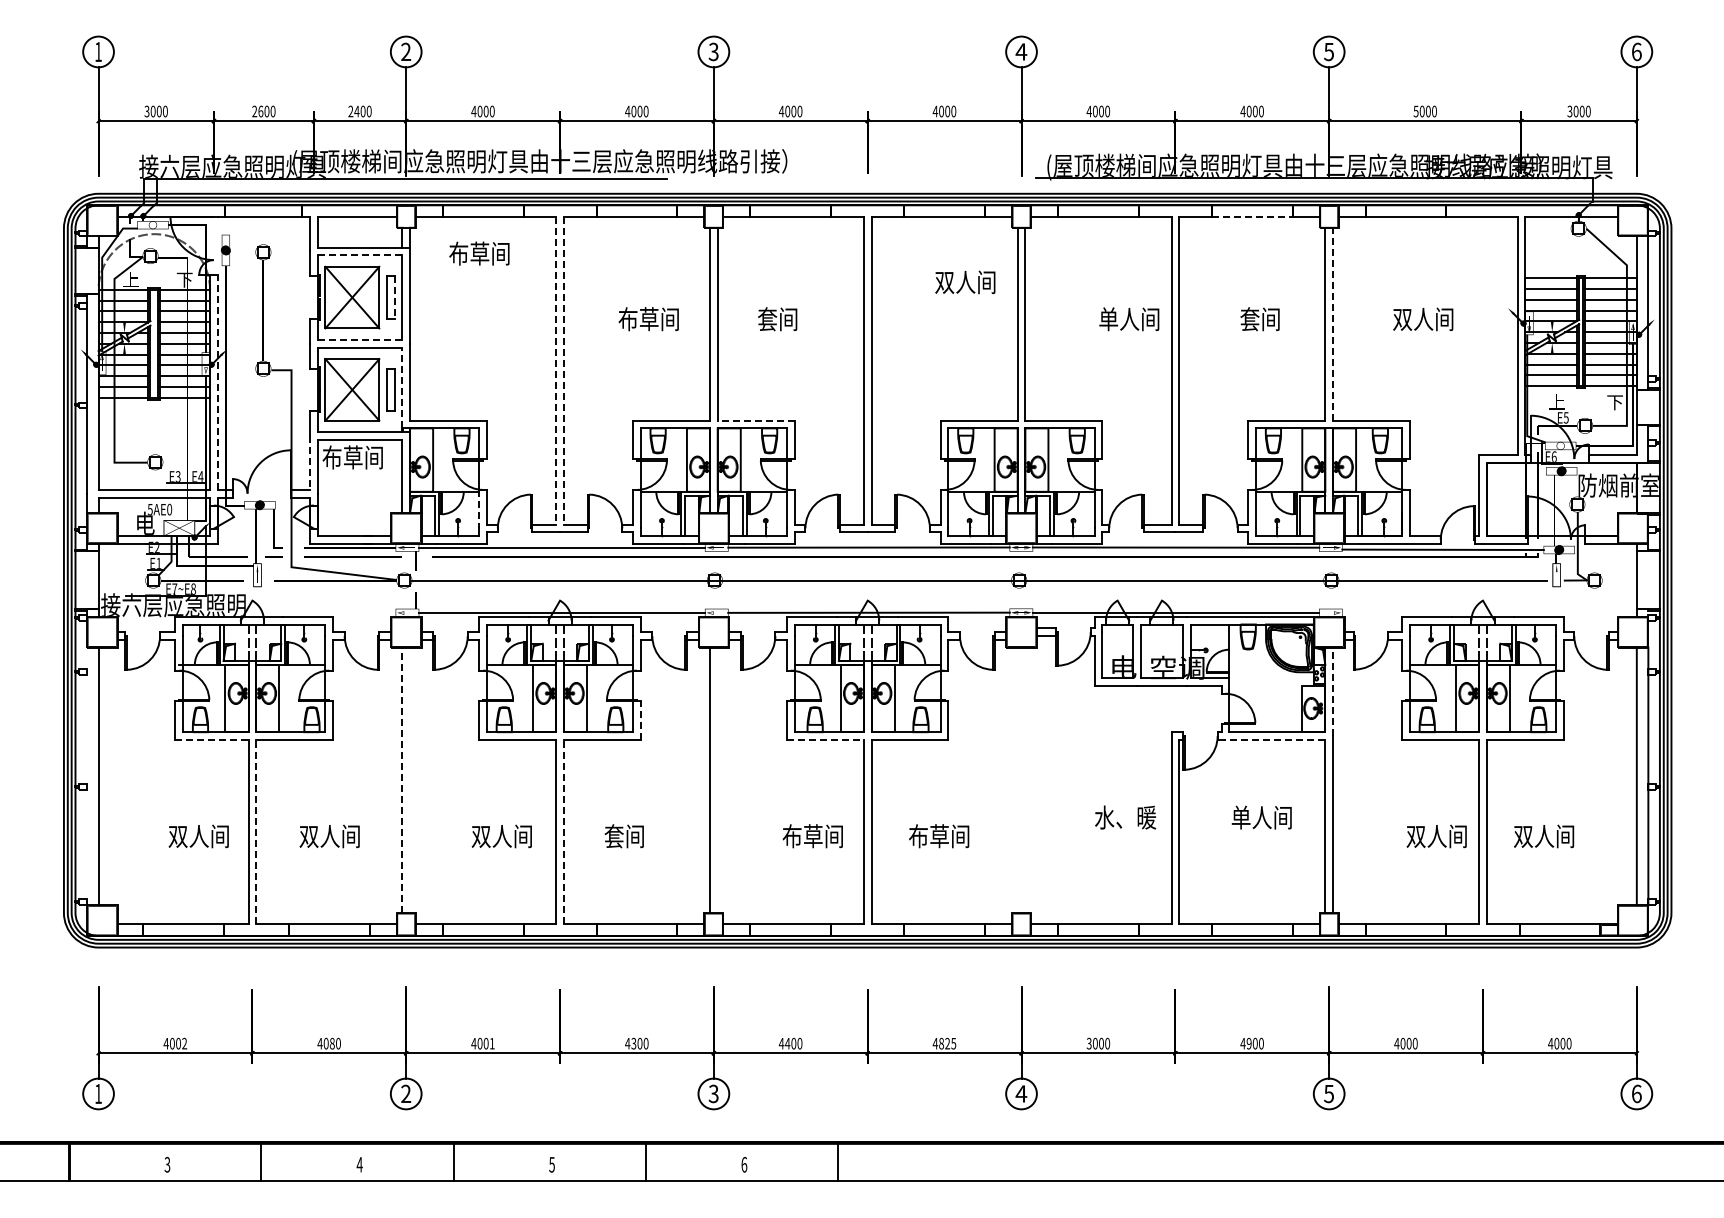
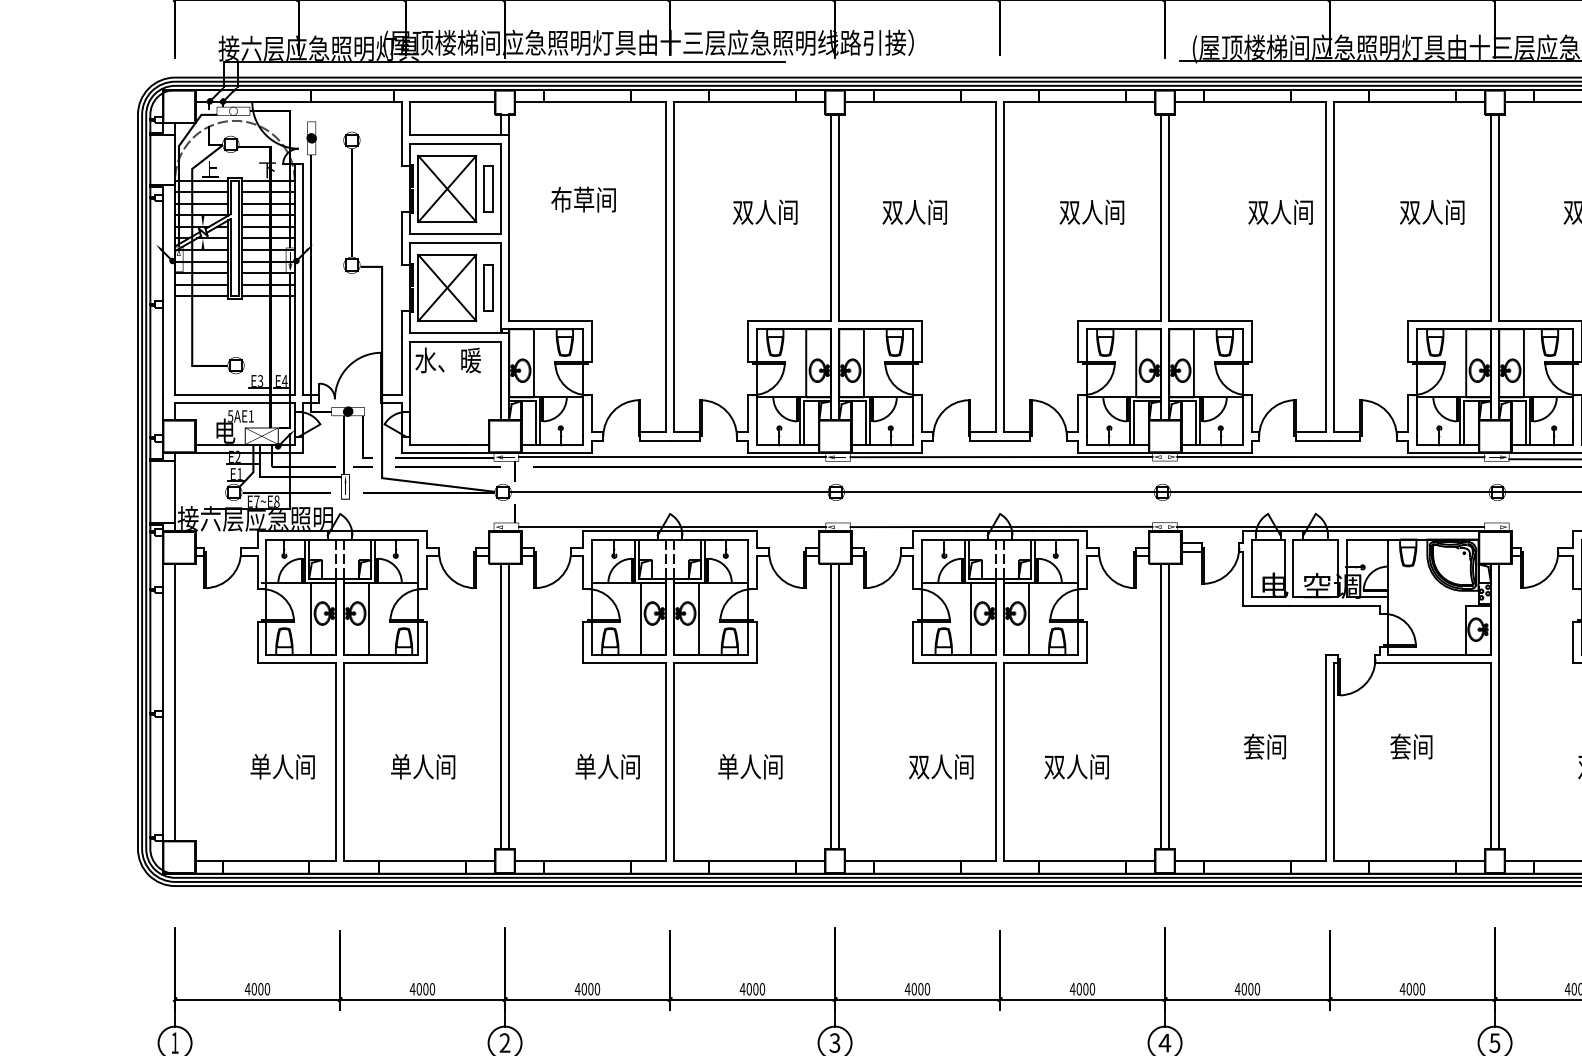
line: (1252, 216) -> (1412, 101), dashed -> solid
text: (479, 253) -> (583, 199), moved
line: (360, 255) -> (456, 143), dashed -> solid
text: (965, 282) -> (1092, 212), moved
line: (394, 298) -> (492, 189), dashed -> solid
text: (638, 319) -> (754, 212), 布草间 -> 双人间
text: (788, 319) -> (915, 212), 套间 -> 双人间
text: (1108, 319) -> (1258, 212), 单人间 -> 双人间
text: (1270, 319) -> (1432, 212), 套间 -> 双人间
line: (1333, 324) -> (1499, 217), dashed -> solid
line: (360, 339) -> (456, 233), dashed -> solid
line: (556, 370) -> (666, 267), dashed -> solid
line: (563, 370) -> (673, 267), dashed -> solid
line: (217, 382) -> (302, 280), dashed -> solid
line: (402, 387) -> (501, 285), dashed -> solid
line: (755, 420) -> (879, 320), dashed -> solid
text: (352, 457) -> (447, 360), 布草间 -> 水、暖
line: (310, 462) -> (402, 365), dashed -> solid
text: (169, 509) -> (251, 416), 5AE0 -> 5AE1
line: (479, 509) -> (583, 416), dashed -> solid
line: (1333, 691) -> (1499, 611), dashed -> solid
line: (640, 720) -> (756, 642), dashed -> solid
line: (212, 739) -> (297, 662), dashed -> solid
line: (825, 739) -> (954, 662), dashed -> solid
line: (1275, 739) -> (1437, 662), dashed -> solid
line: (87, 776) -> (163, 702), added
line: (410, 779) -> (509, 705), added
line: (717, 779) -> (838, 705), added
line: (1017, 779) -> (1160, 705), added
line: (1025, 779) -> (1169, 705), added
line: (402, 780) -> (501, 706), dashed -> solid
text: (1125, 817) -> (1276, 746), 水、暖 -> 套间
text: (1261, 817) -> (1422, 746), 单人间 -> 套间
line: (256, 831) -> (344, 761), dashed -> solid
line: (563, 831) -> (673, 761), dashed -> solid
text: (177, 836) -> (259, 766), 双人间 -> 单人间
text: (308, 836) -> (400, 766), 双人间 -> 单人间
text: (480, 836) -> (584, 766), 双人间 -> 单人间
text: (634, 836) -> (749, 766), 套间 -> 单人间
text: (802, 836) -> (930, 766), 布草间 -> 双人间
text: (929, 836) -> (1066, 766), 布草间 -> 双人间
text: (184, 1043) -> (267, 988), 4002 -> 4000
text: (331, 1043) -> (424, 988), 4080 -> 4000
text: (491, 1043) -> (596, 988), 4001 -> 4000
text: (633, 1043) -> (748, 988), 4300 -> 4000
text: (787, 1043) -> (914, 988), 4400 -> 4000
text: (947, 1043) -> (1085, 988), 4825 -> 4000
text: (1088, 1043) -> (1236, 988), 3000 -> 4000
text: (1248, 1043) -> (1408, 988), 4900 -> 4000

